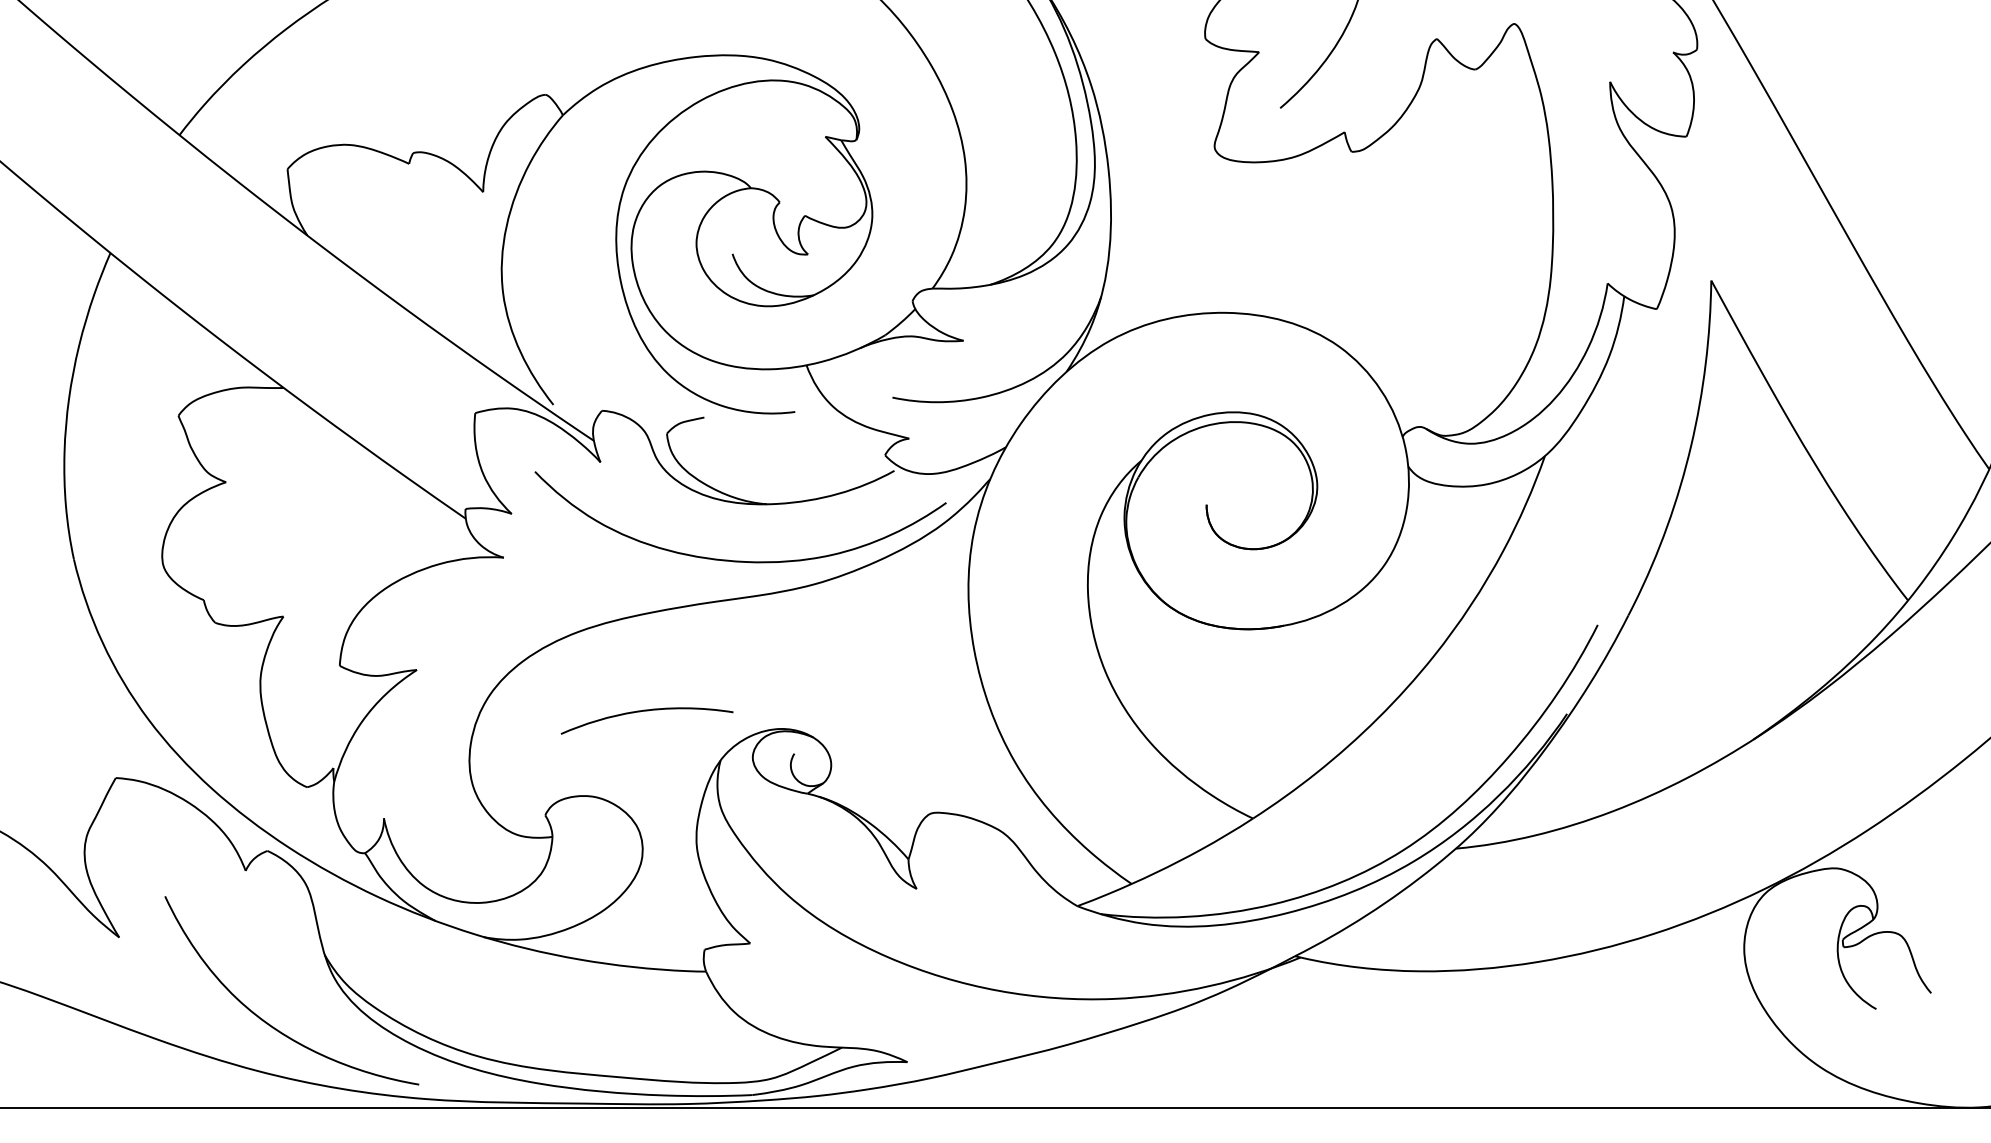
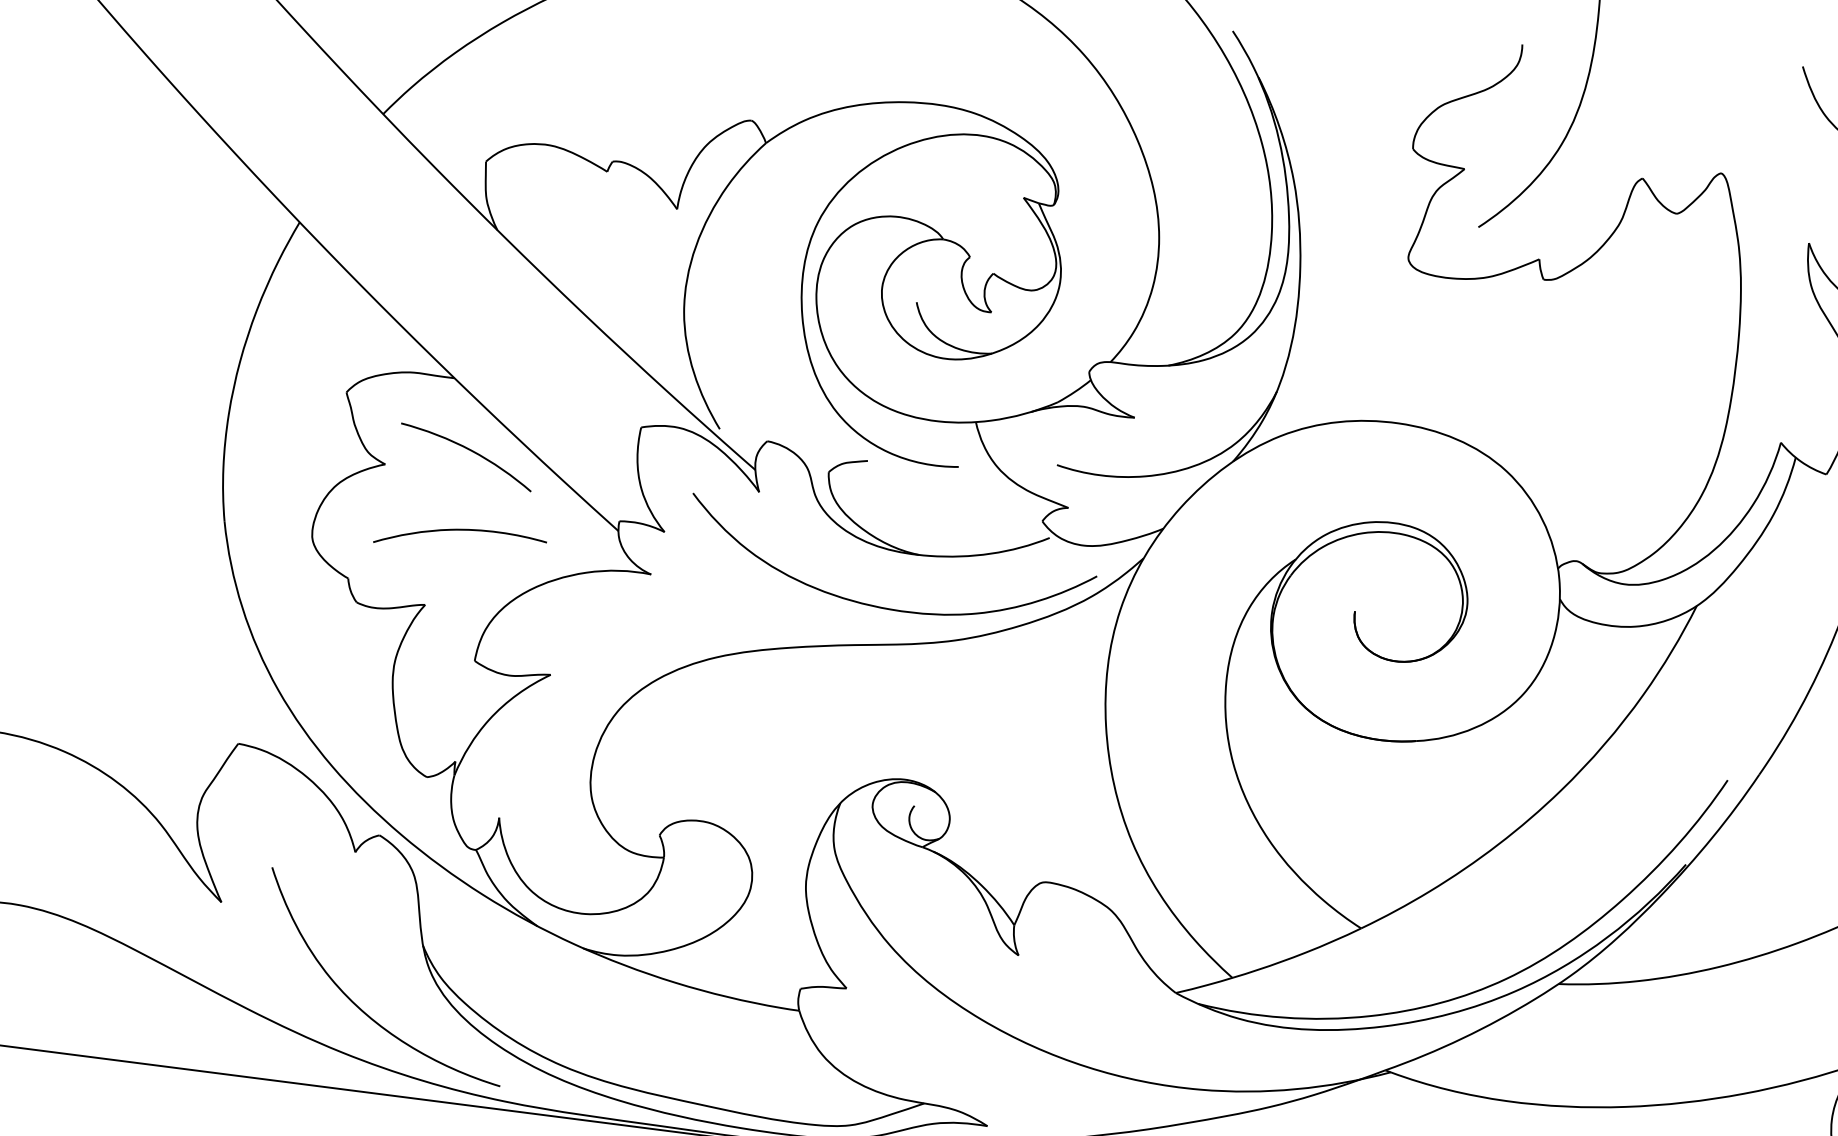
curve: (308, 458) -> (470, 451), added
curve: (646, 711) -> (460, 530), moved

